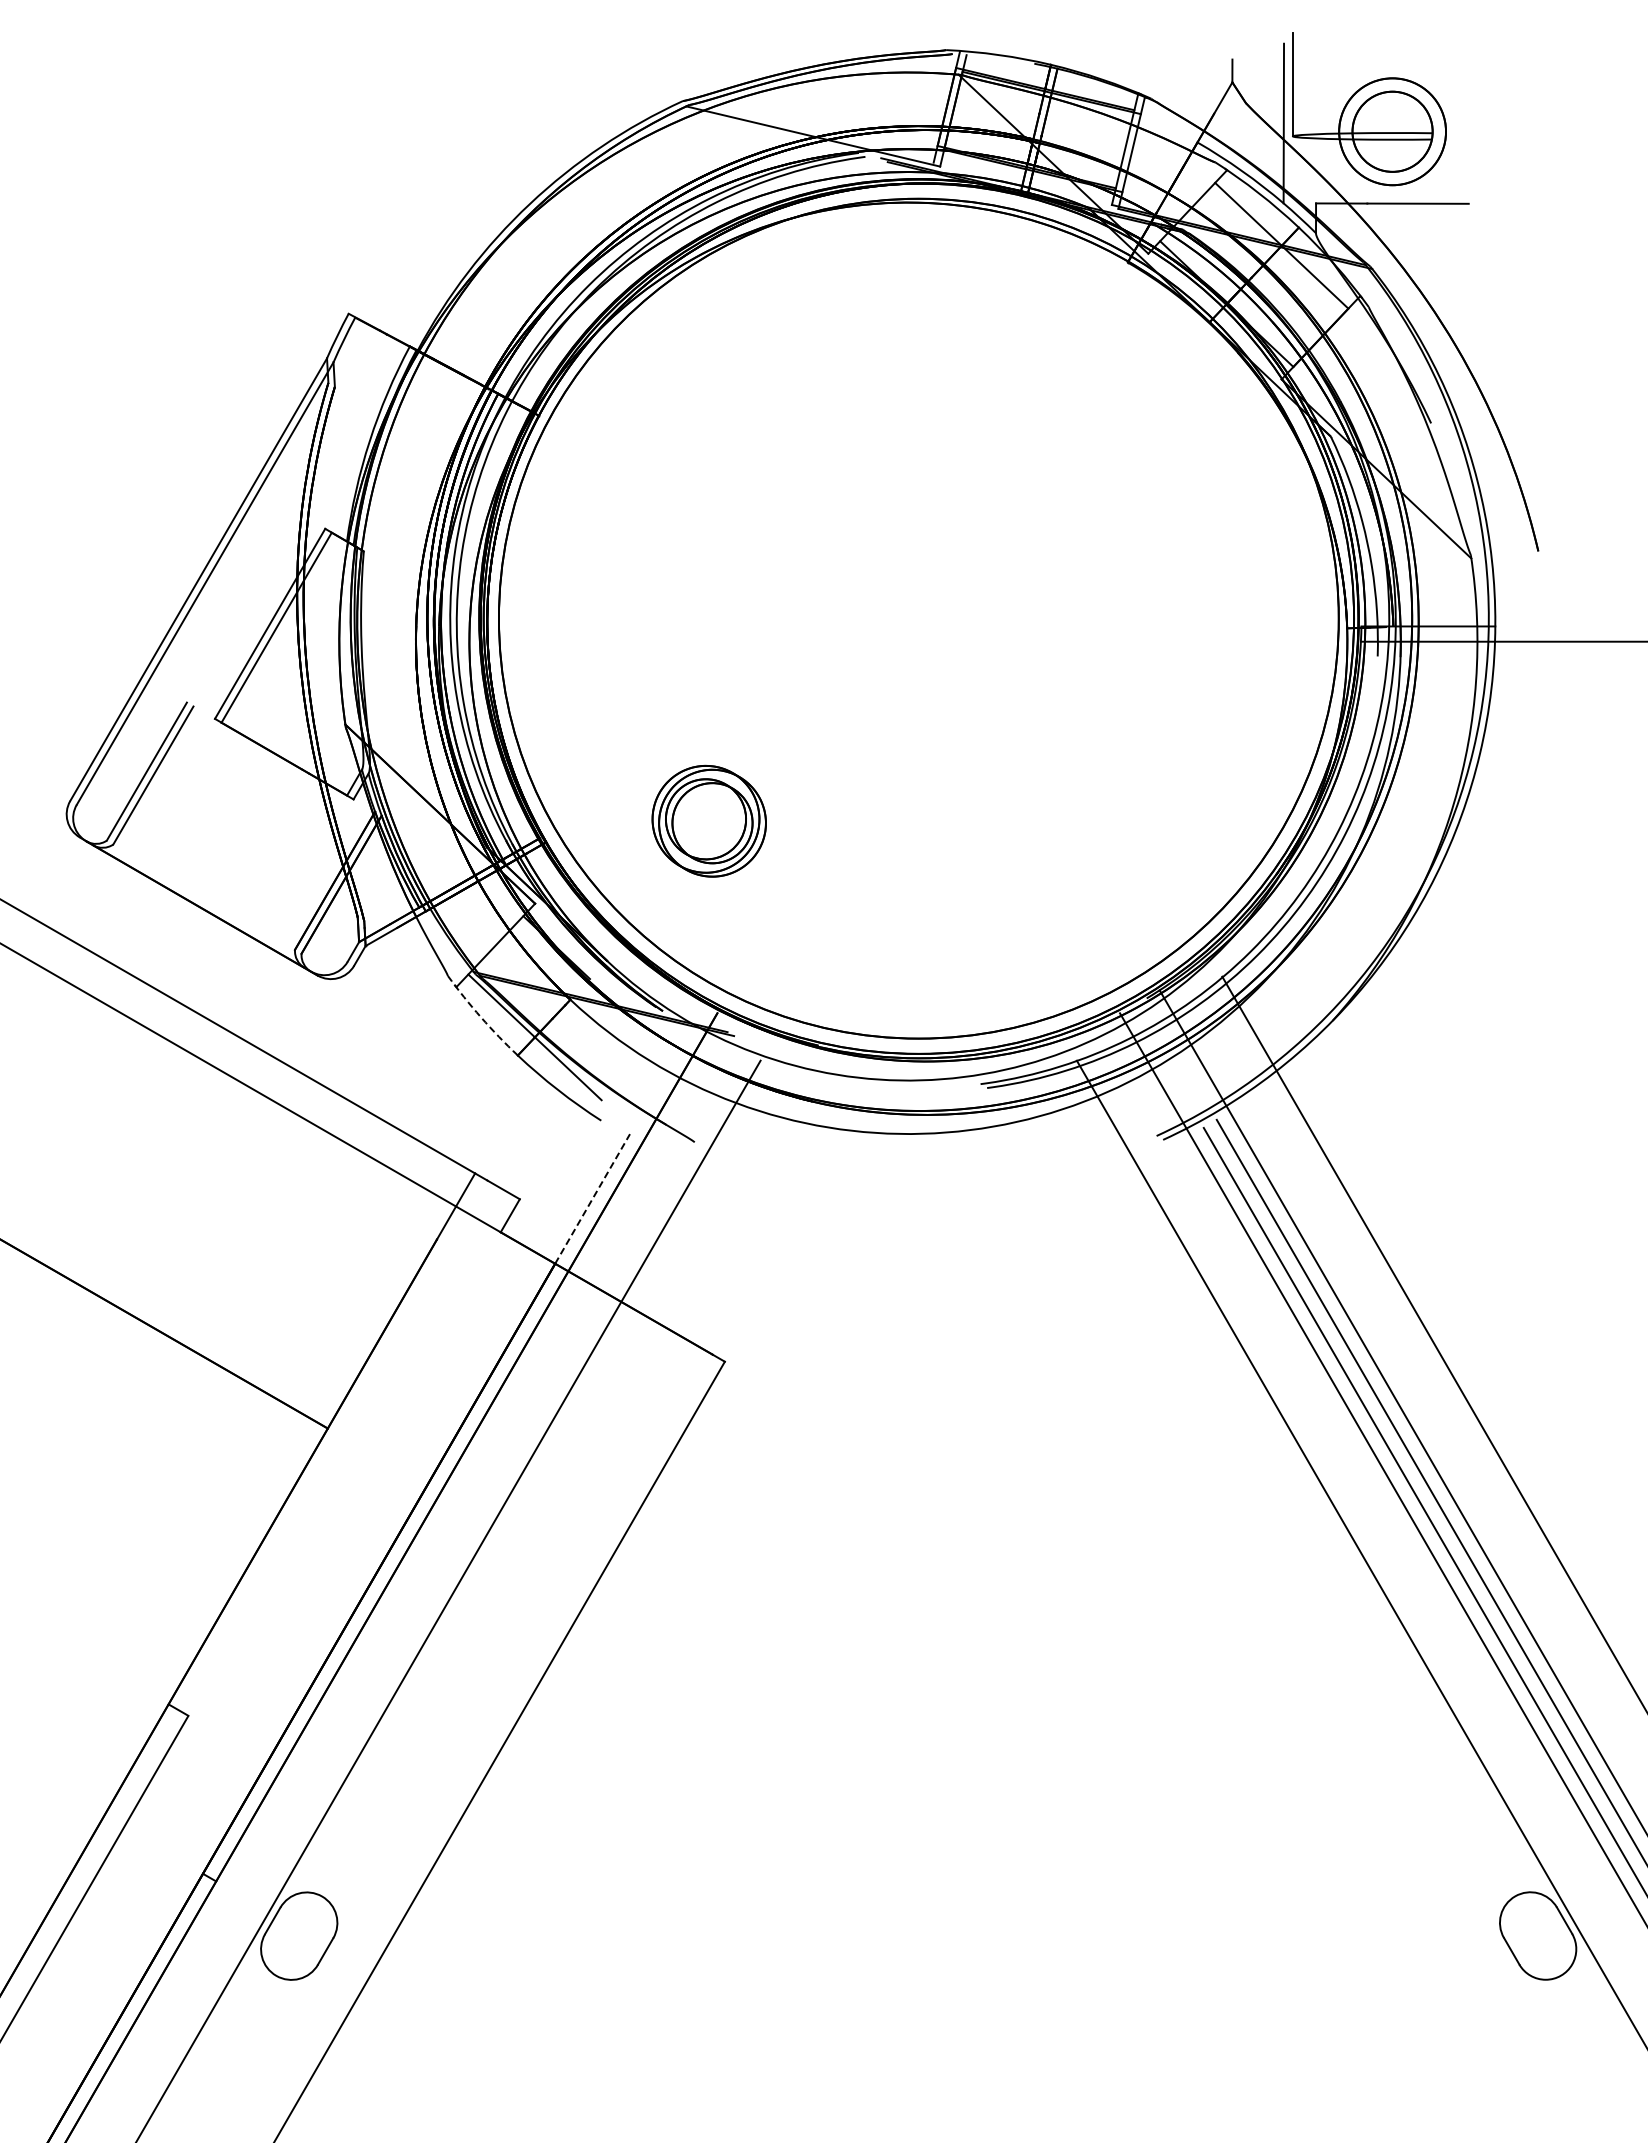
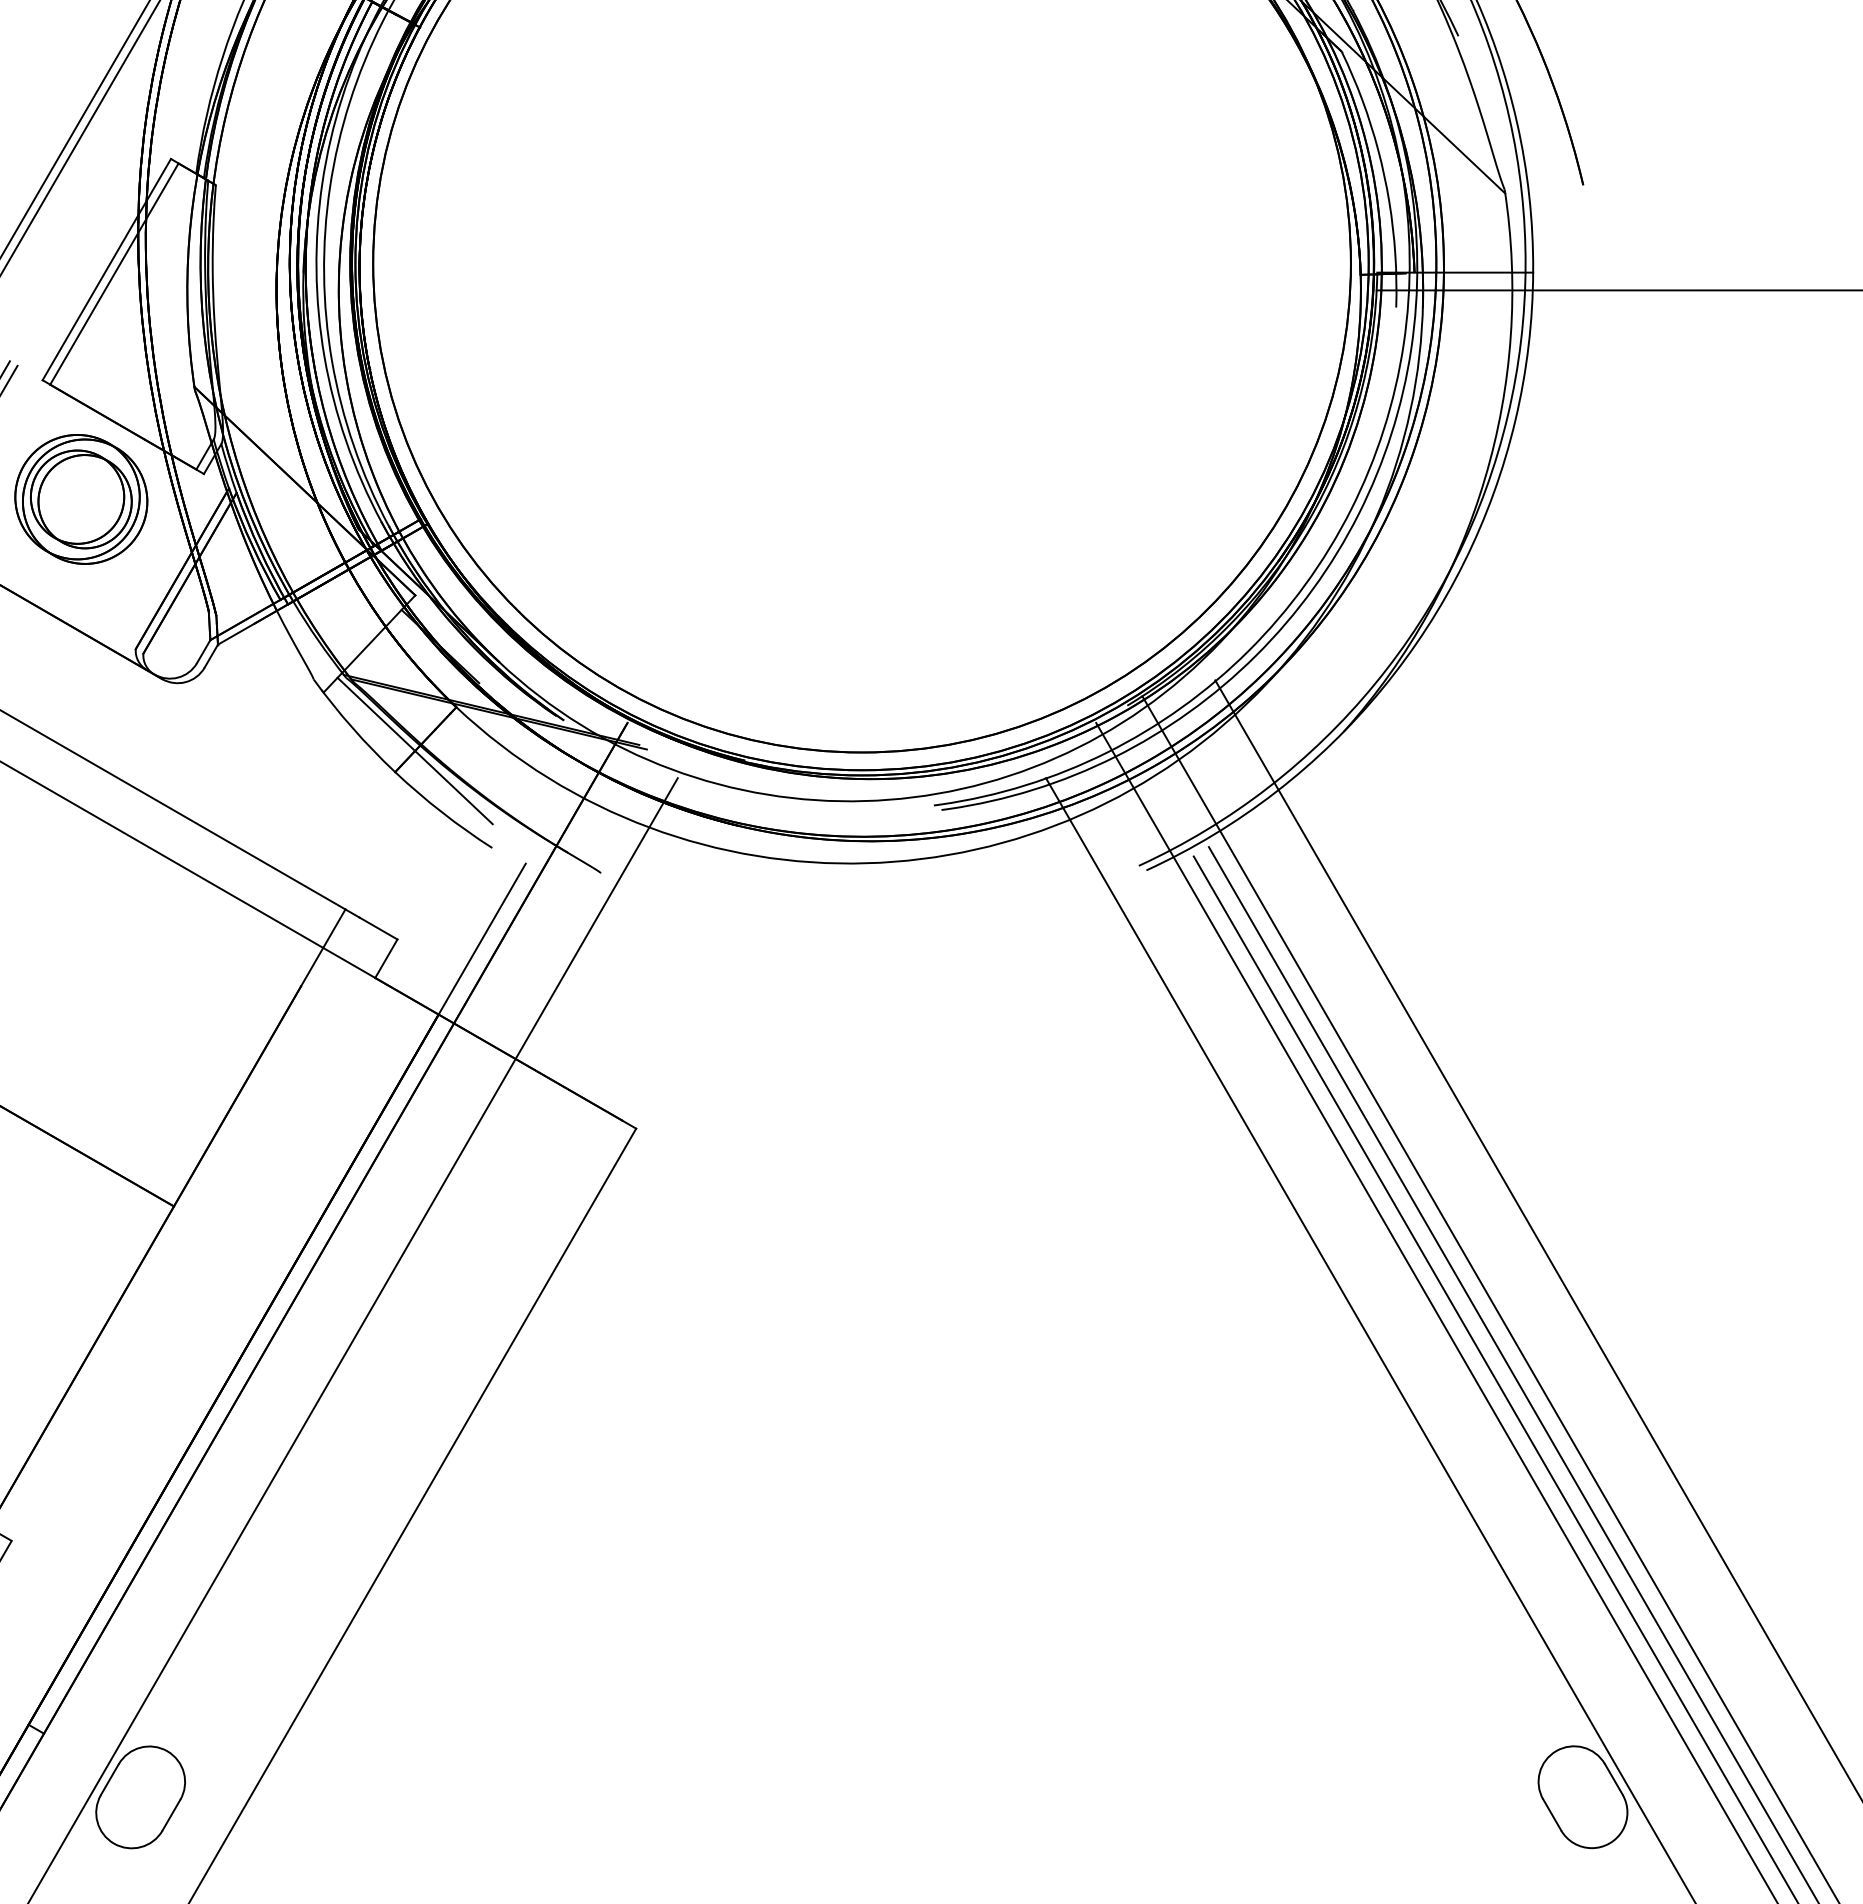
part: (708, 820) -> (80, 498), moved
arc: (481, 1017) -> (352, 727), dashed -> solid
line: (592, 1198) -> (482, 938), dashed -> solid

